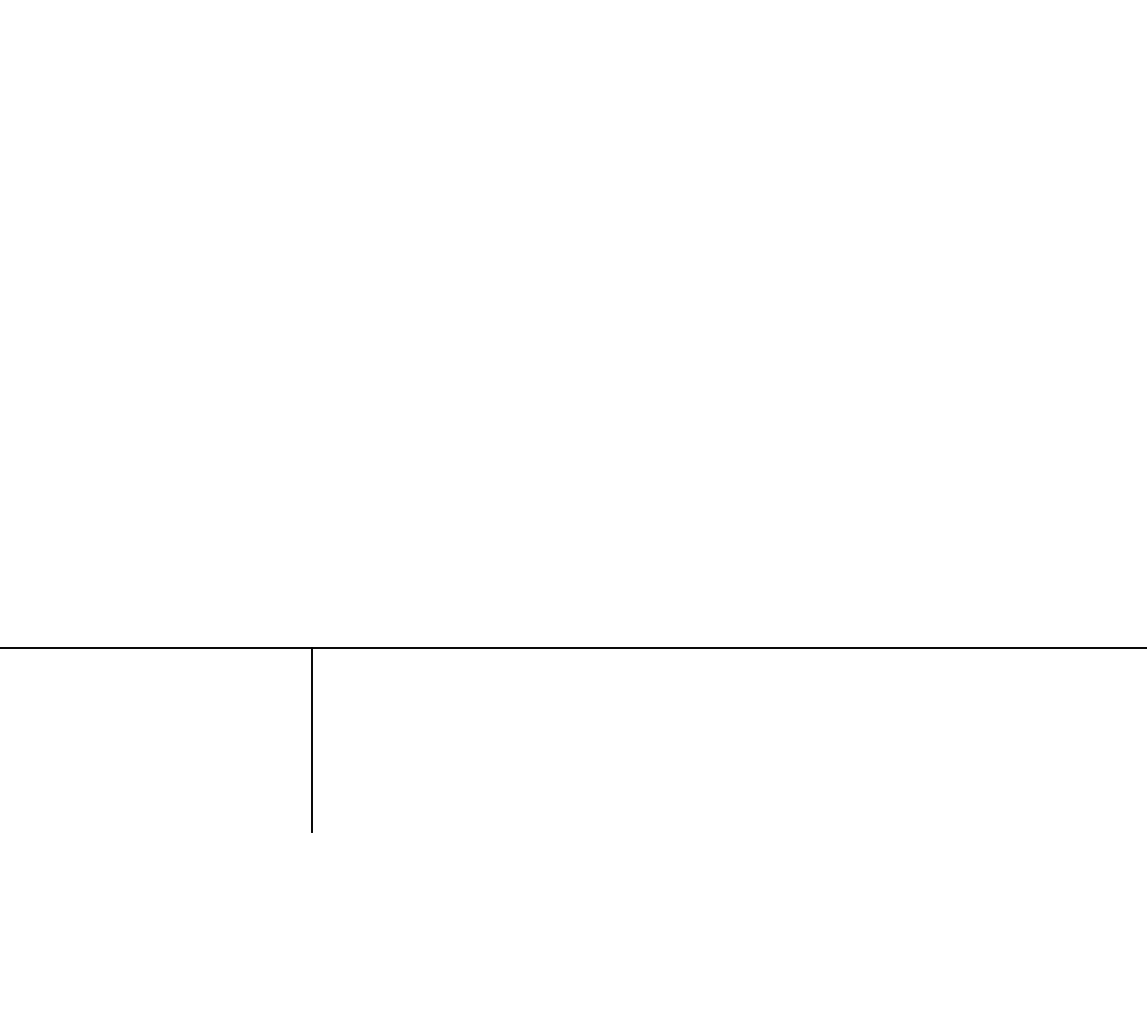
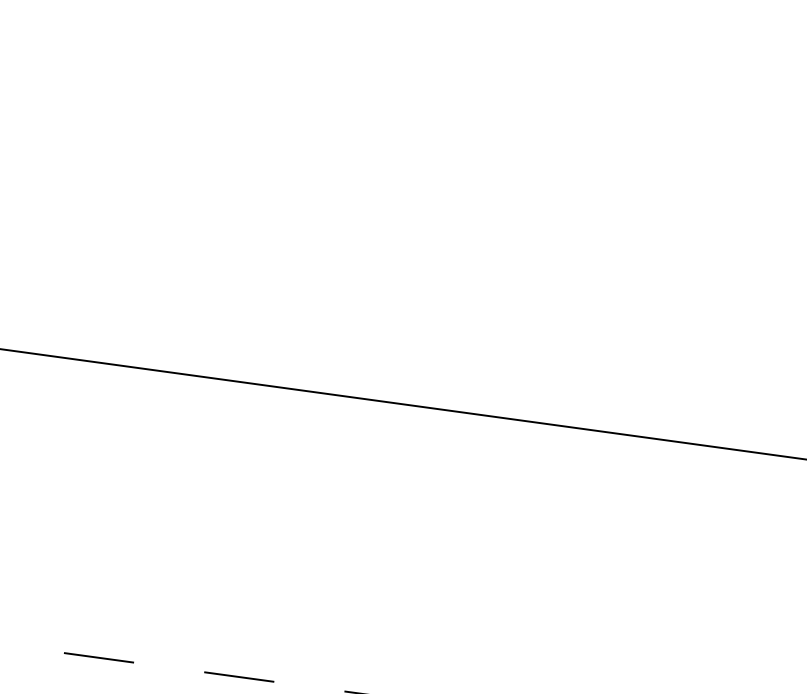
line: (312, 740) -> (114, 438), removed

